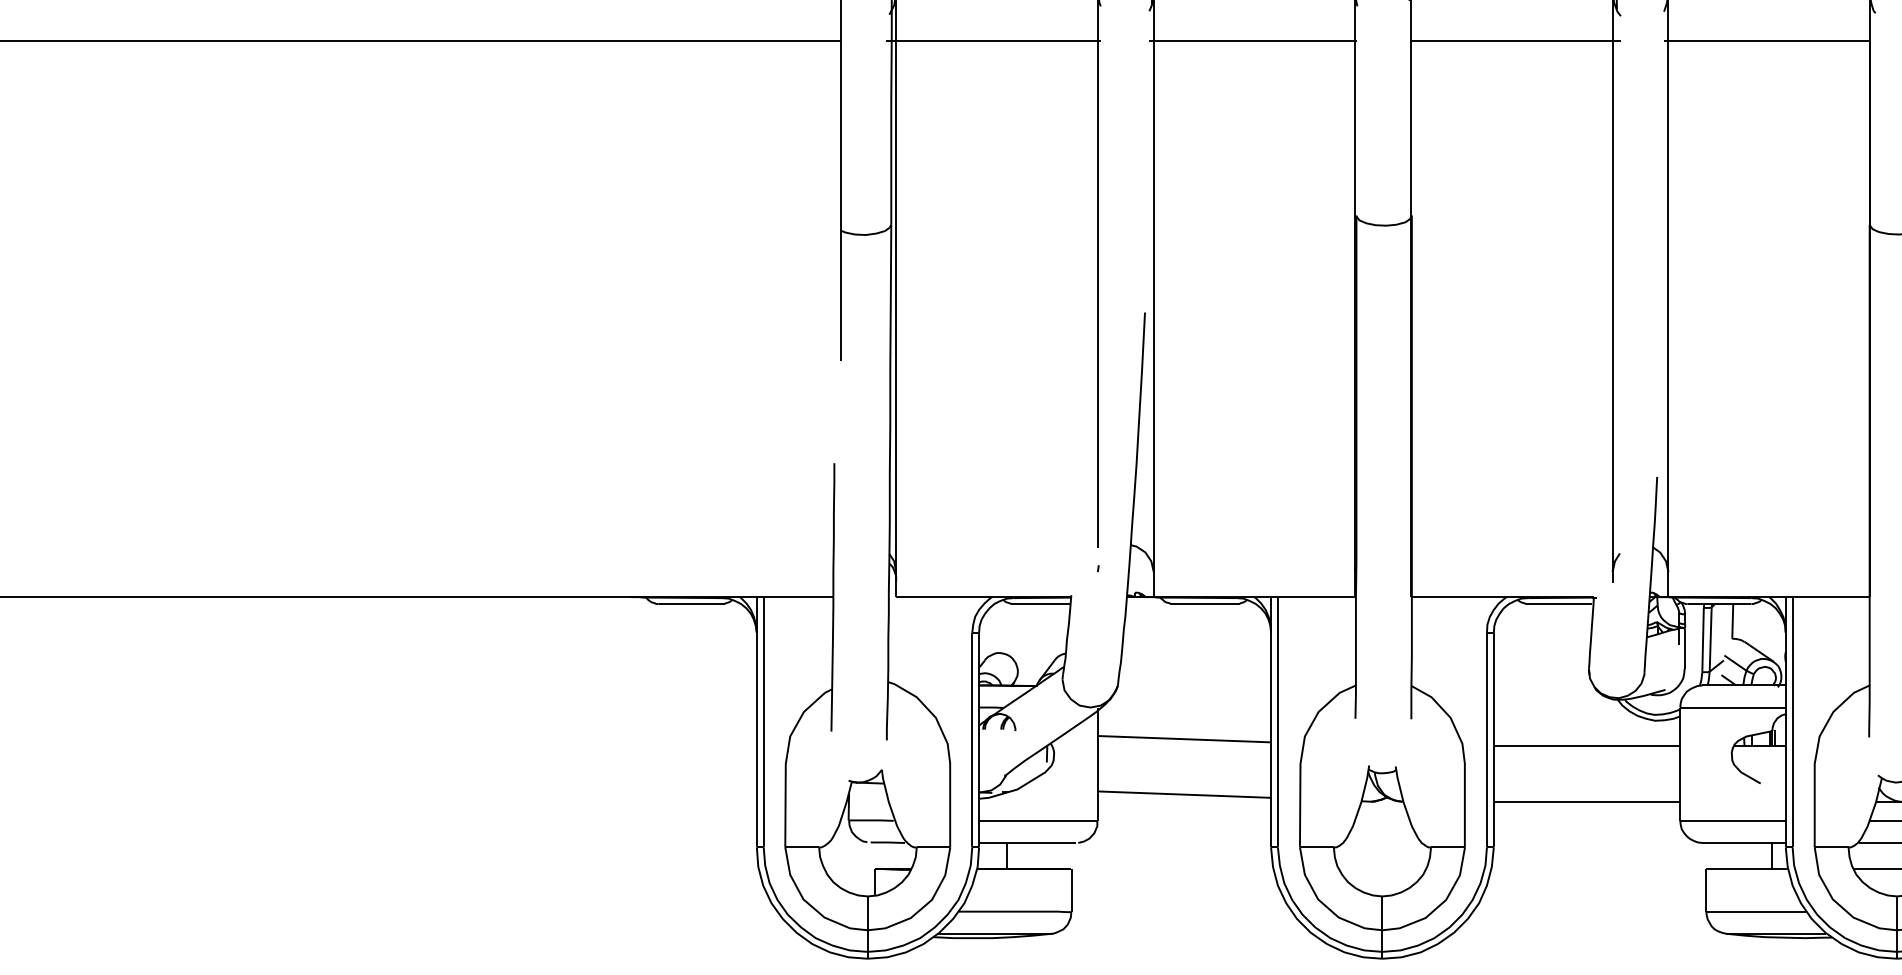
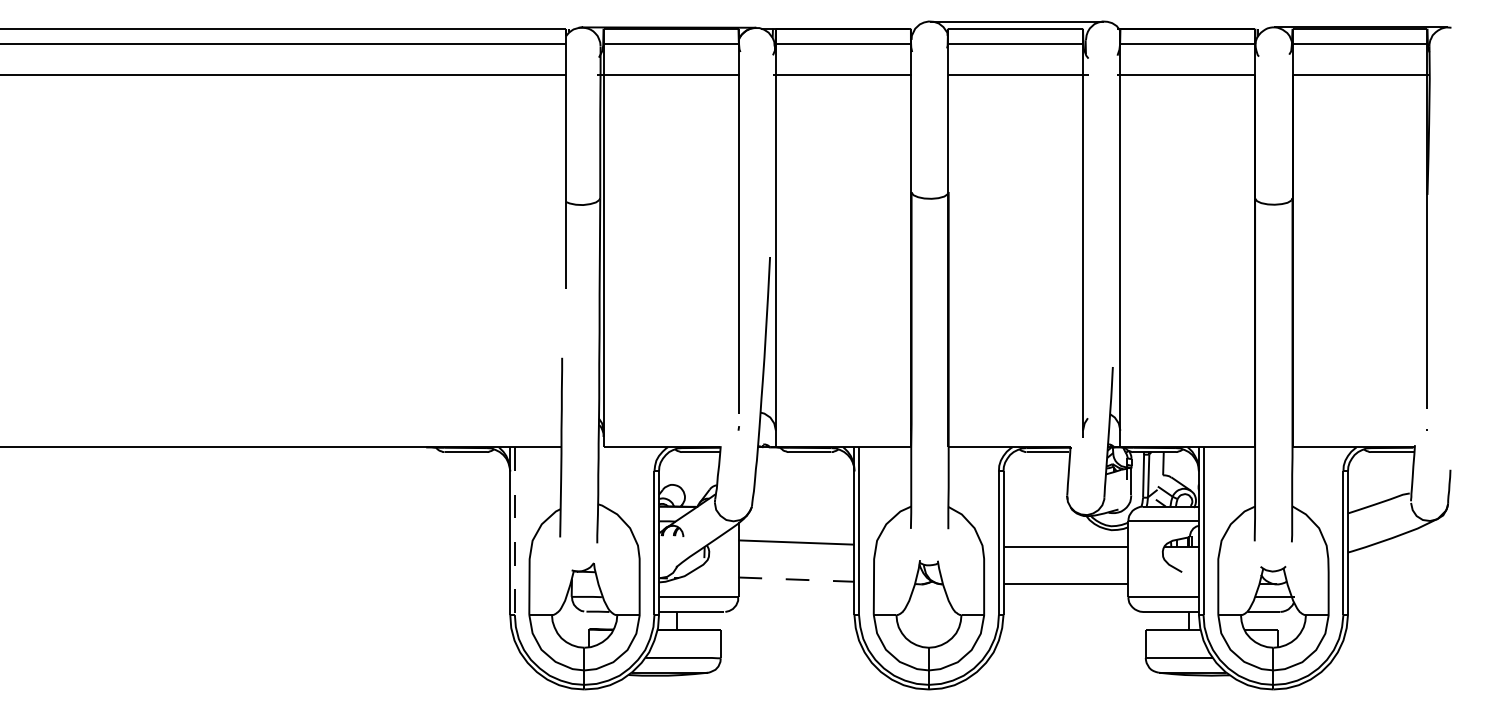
line: (763, 722) -> (514, 531), solid -> dashed
line: (1184, 794) -> (796, 579), solid -> dashed

